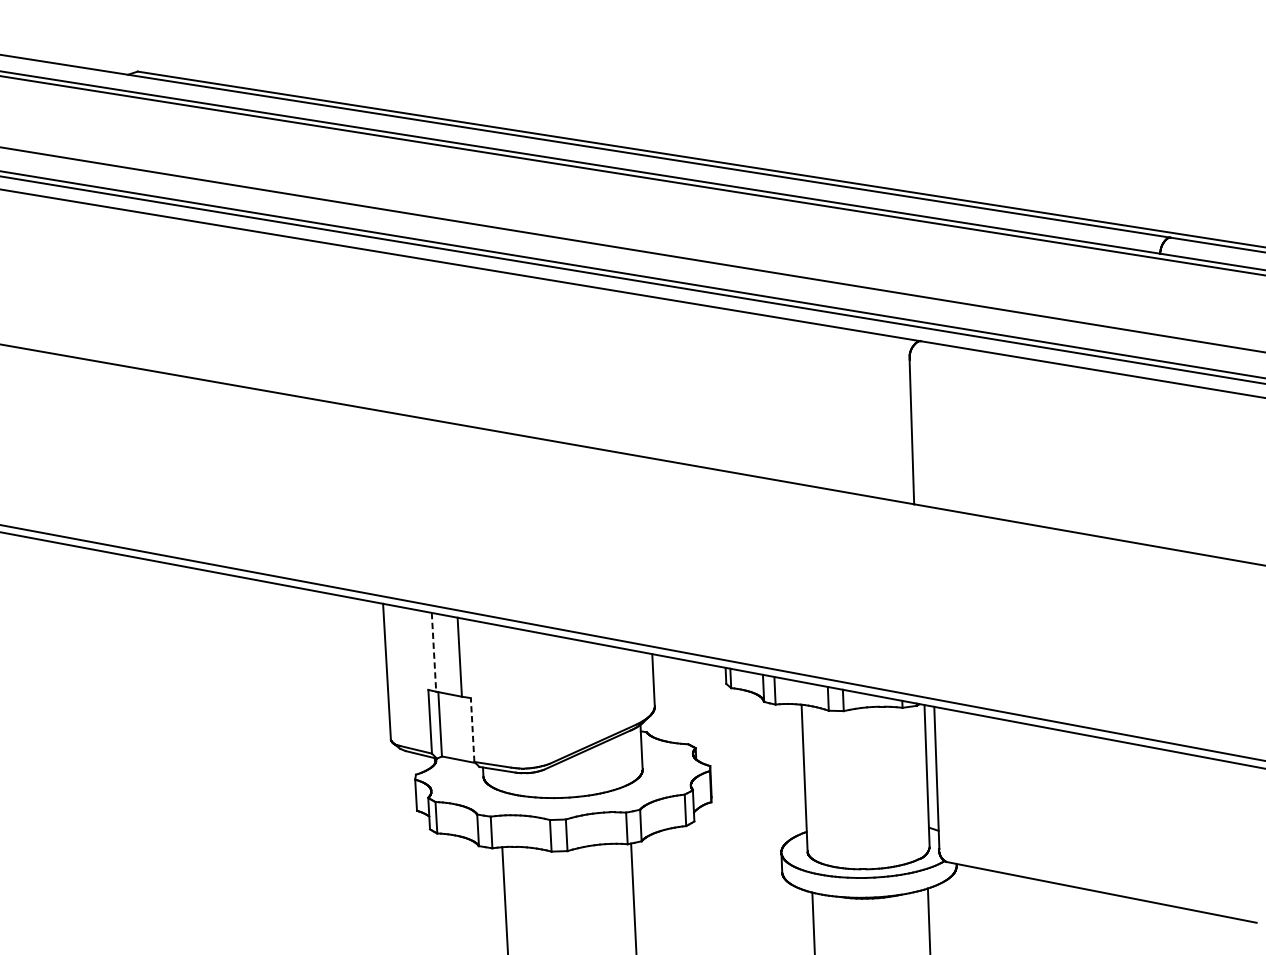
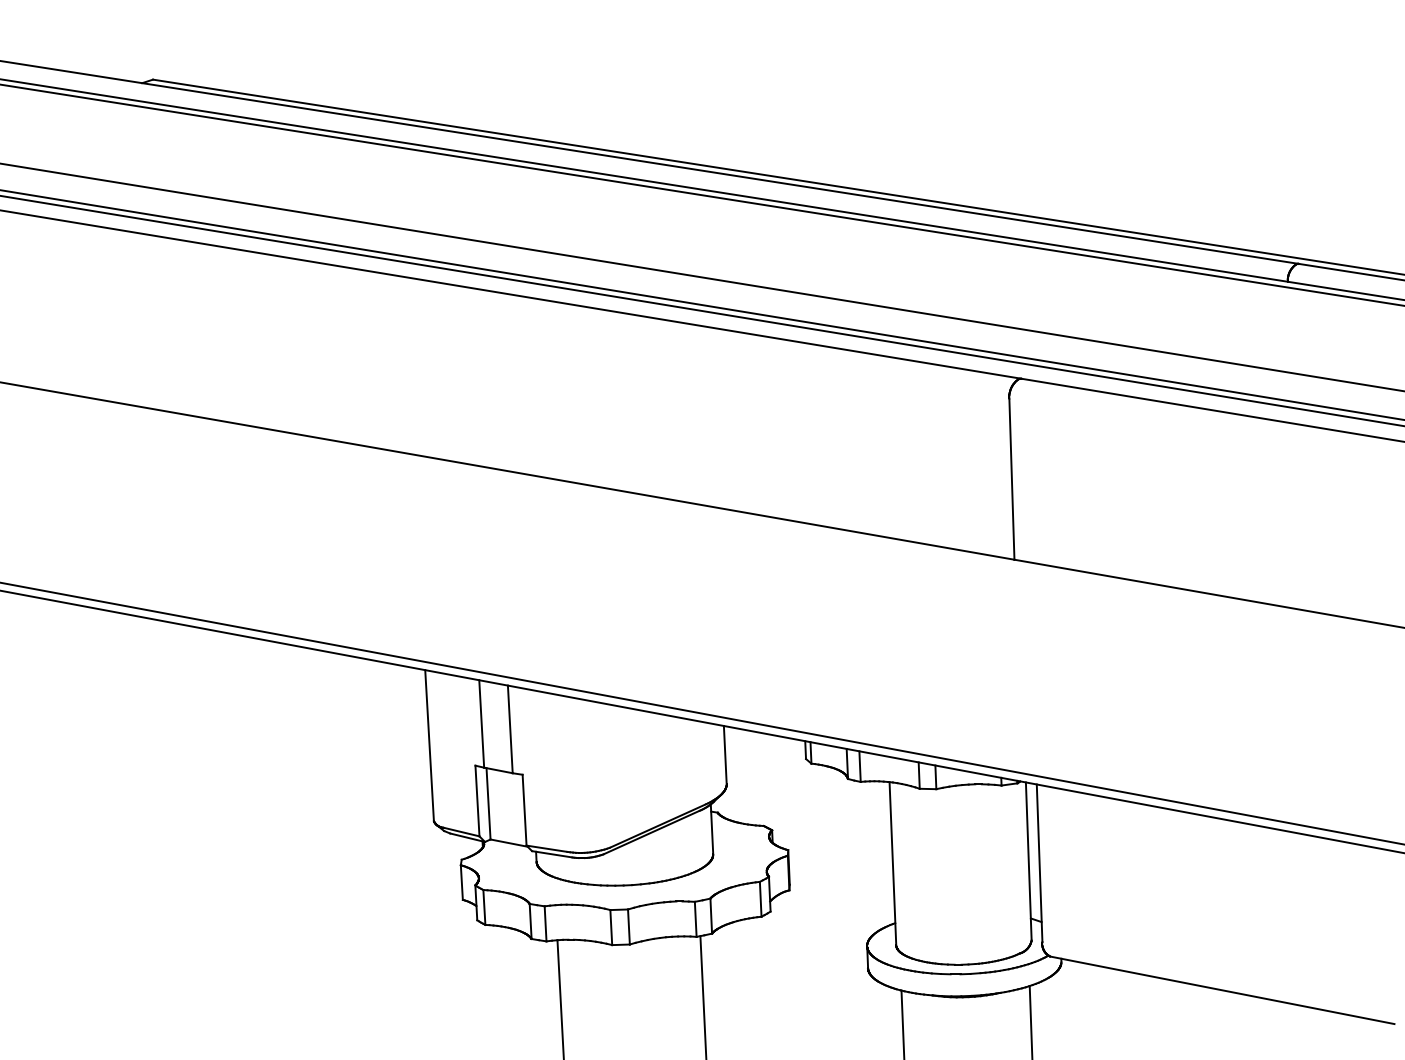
line: (433, 651) -> (481, 723), dashed -> solid
line: (472, 729) -> (524, 809), dashed -> solid

